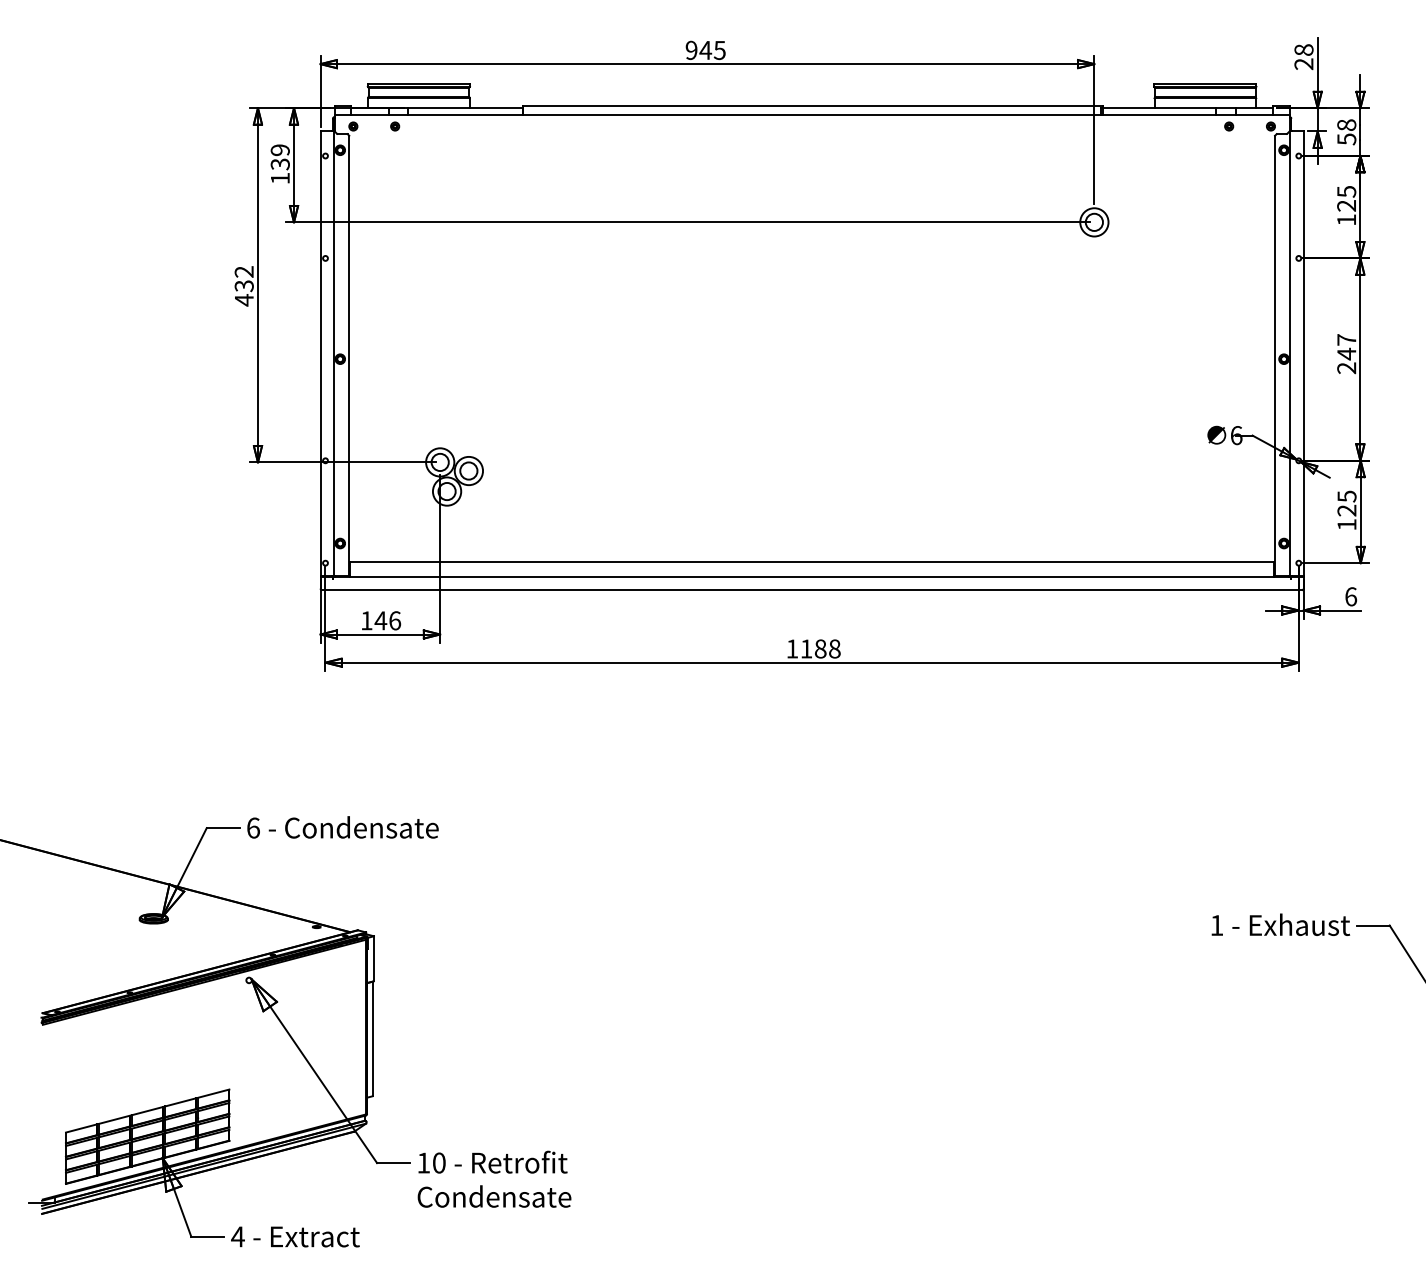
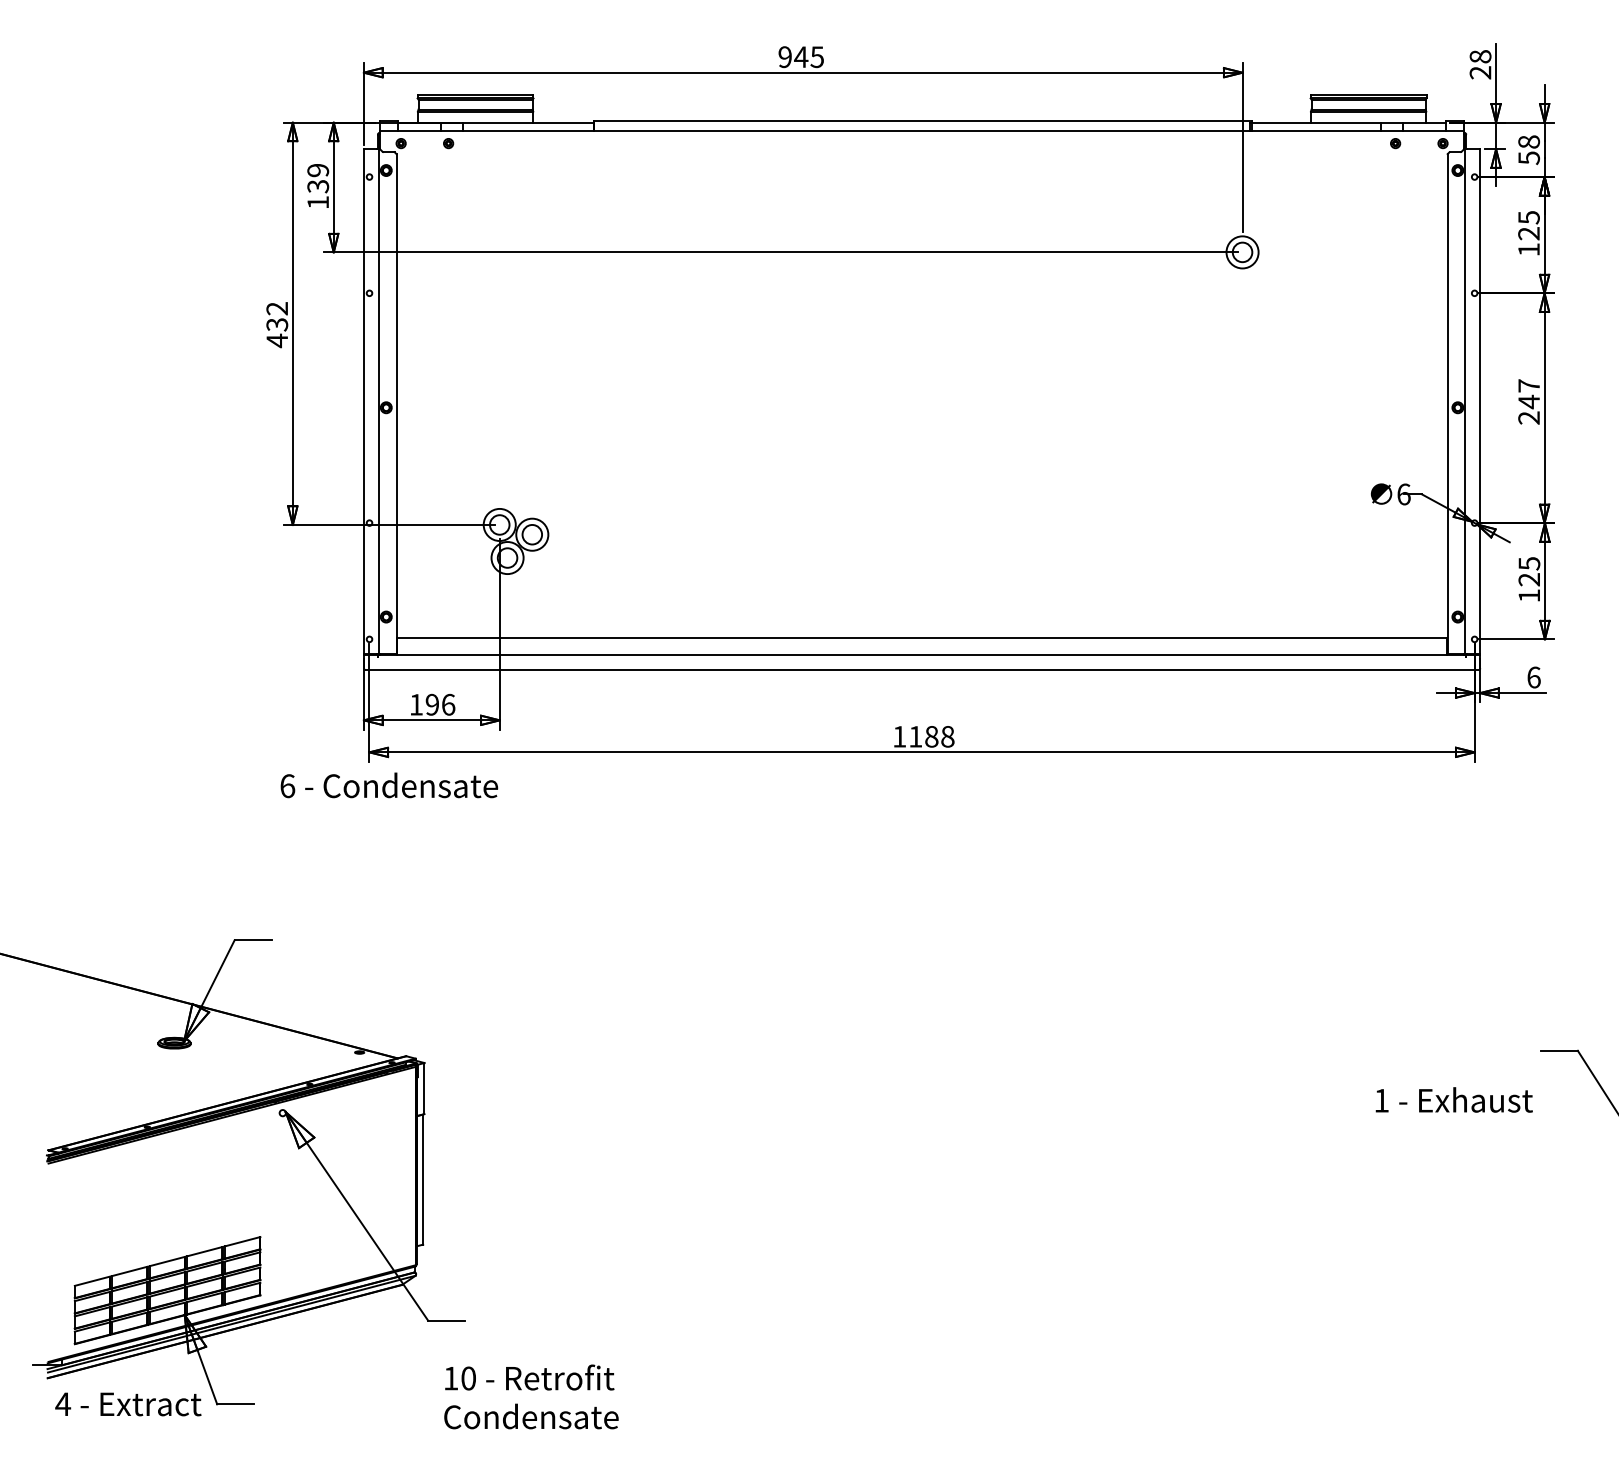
text: (380, 620) -> (432, 704), 146 -> 196
text: (343, 827) -> (389, 785), moved
text: (1280, 924) -> (1453, 1099), moved
text: (494, 1178) -> (531, 1396), moved
text: (295, 1237) -> (128, 1404), moved

